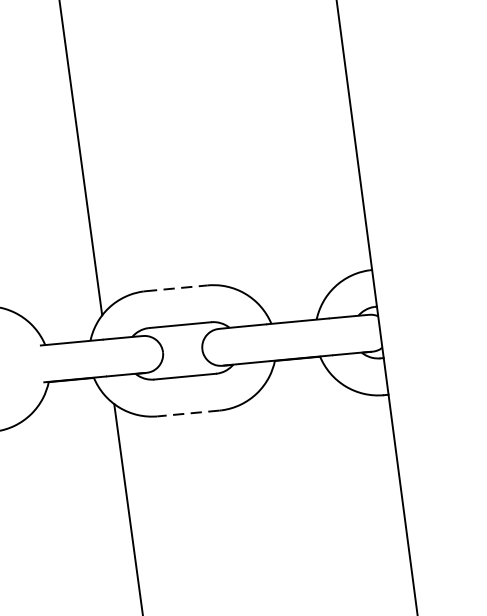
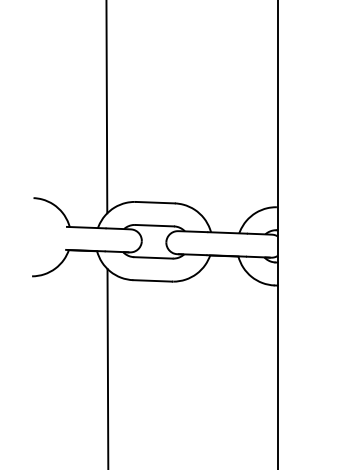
line: (178, 287) -> (156, 202), dashed -> solid
line: (188, 412) -> (152, 280), dashed -> solid

